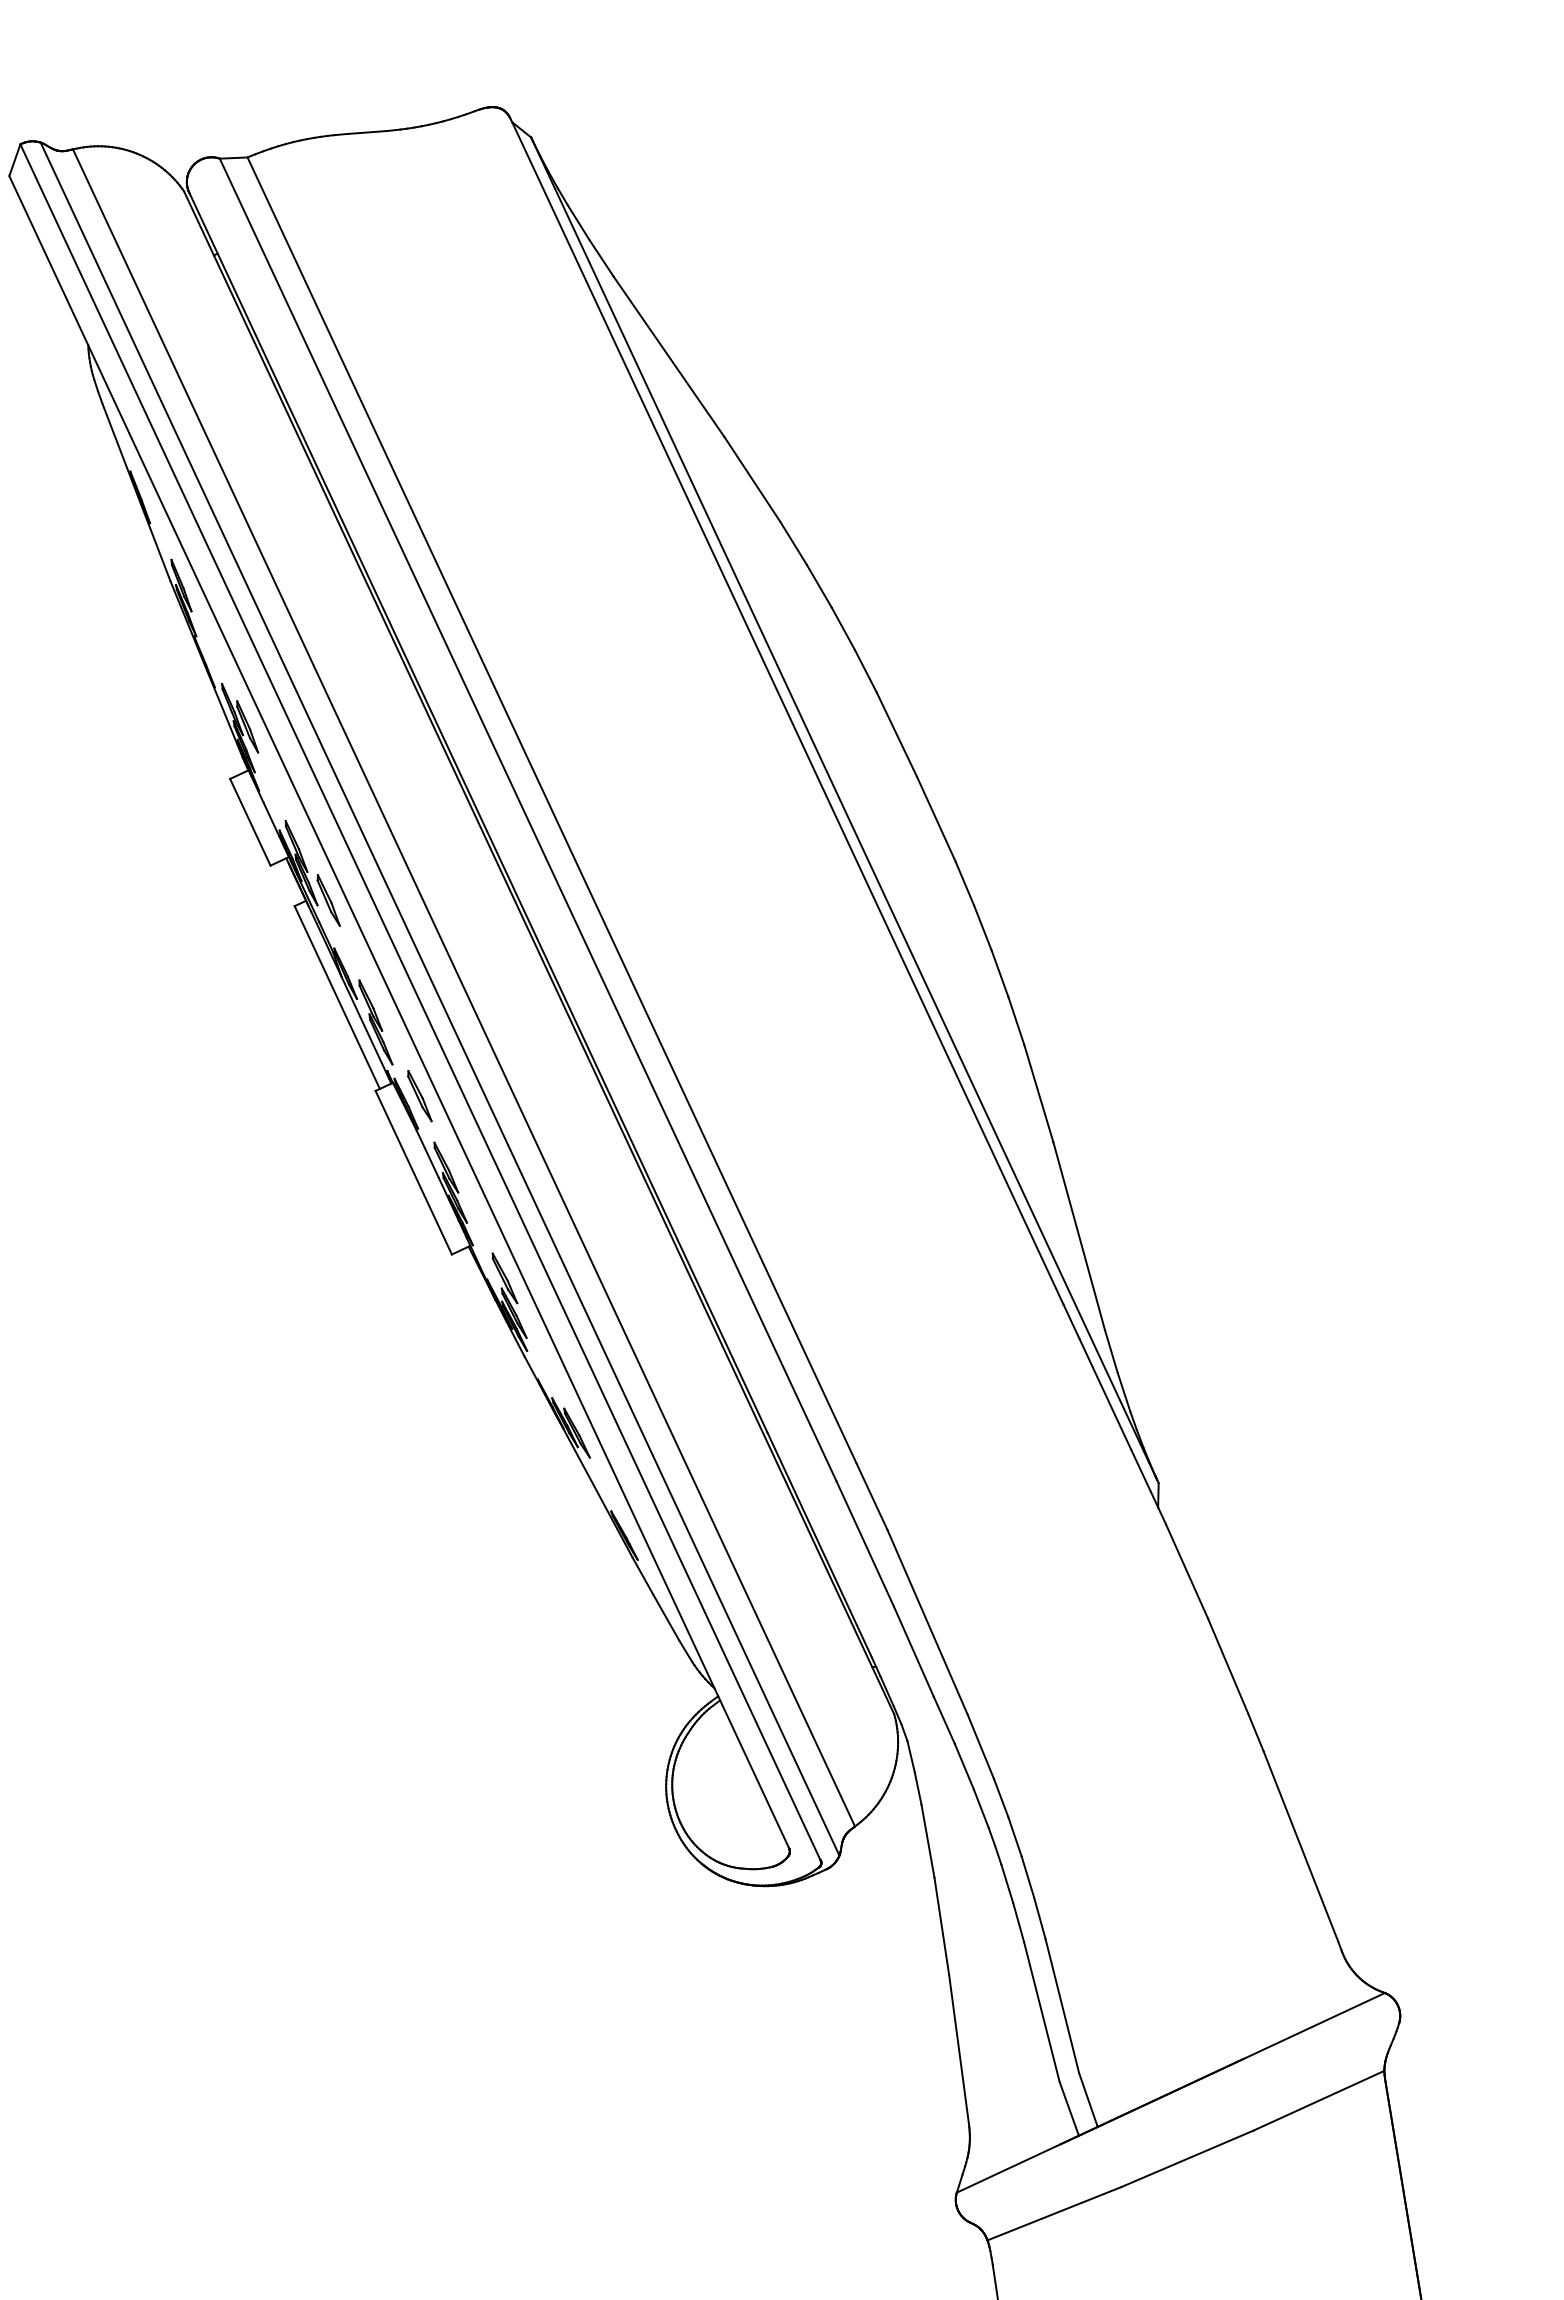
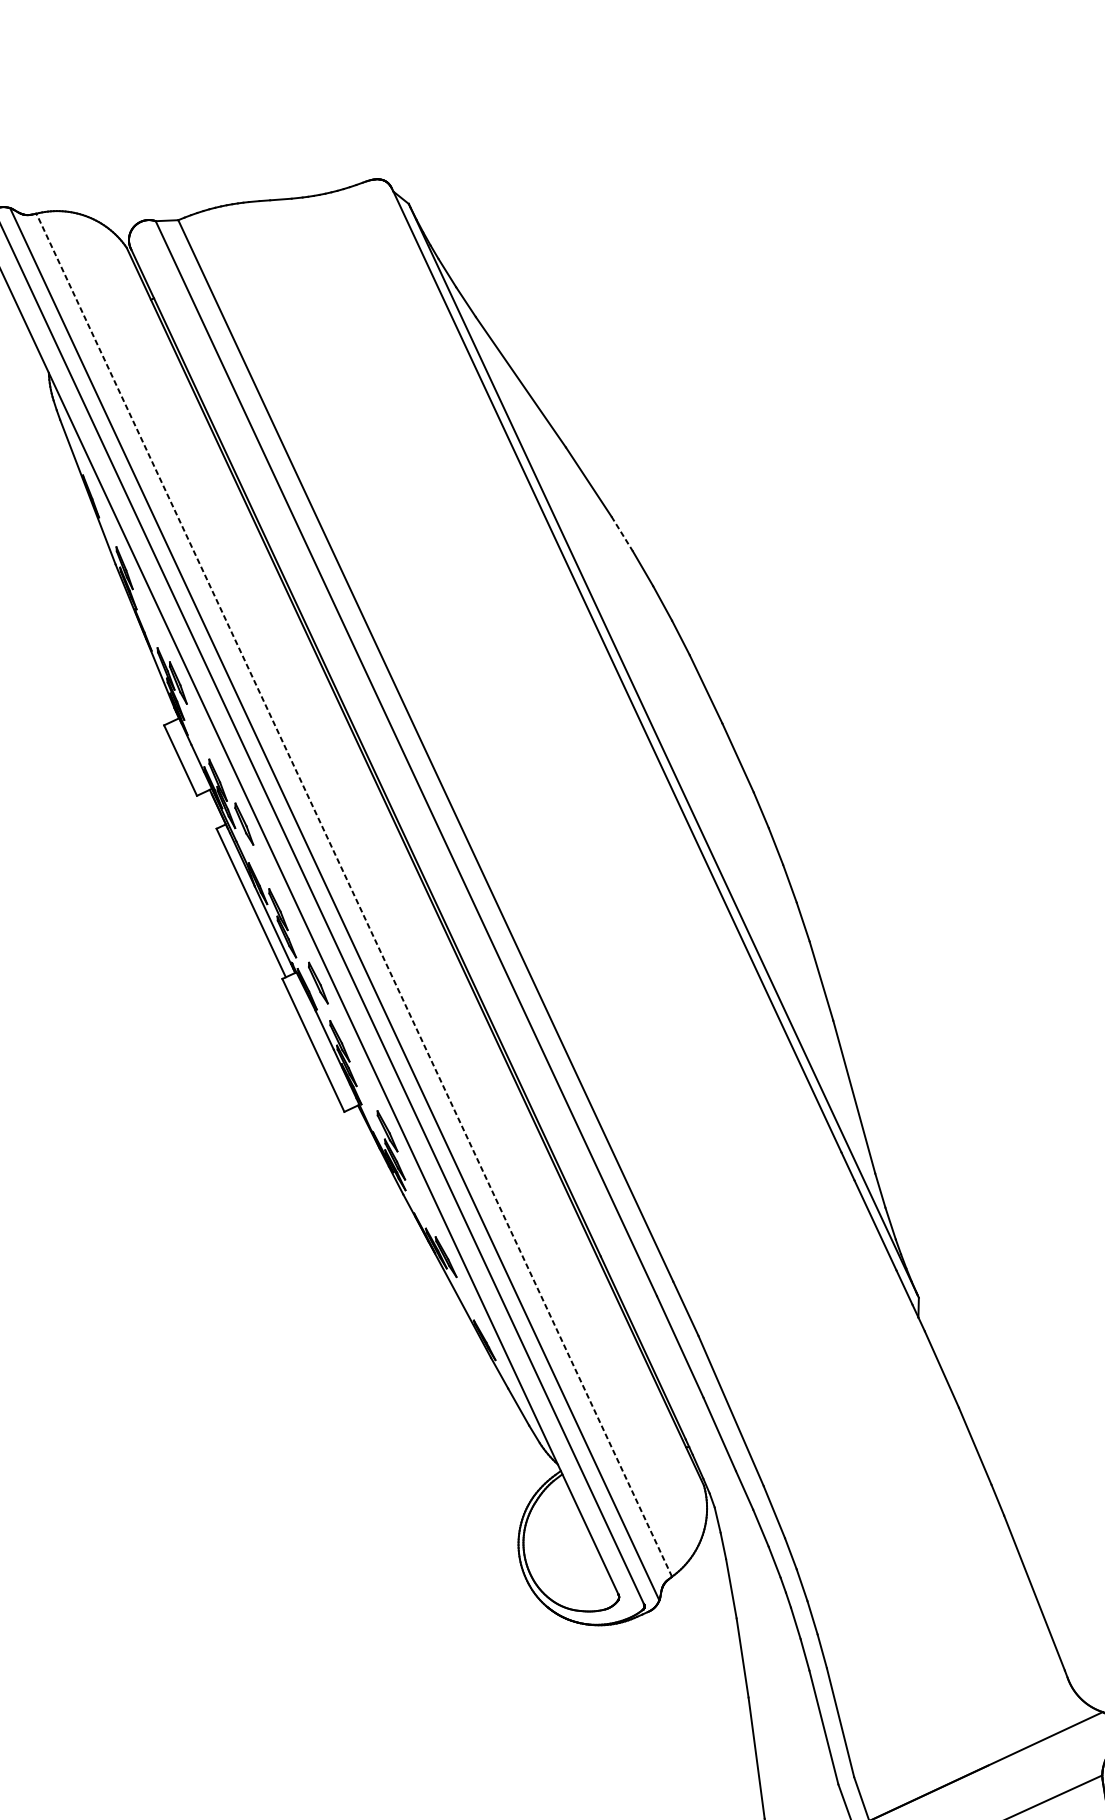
line: (793, 543) -> (622, 533), solid -> dashed
line: (463, 987) -> (353, 894), solid -> dashed

